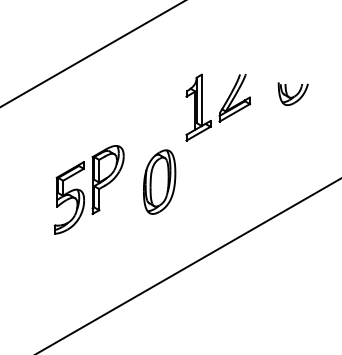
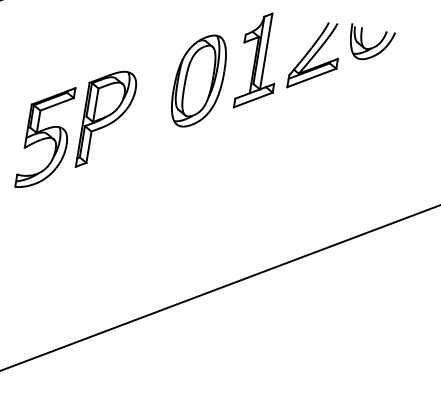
part: (292, 94) -> (369, 44), moved
part: (159, 181) -> (198, 80), moved
part: (88, 189) -> (75, 129), moved

